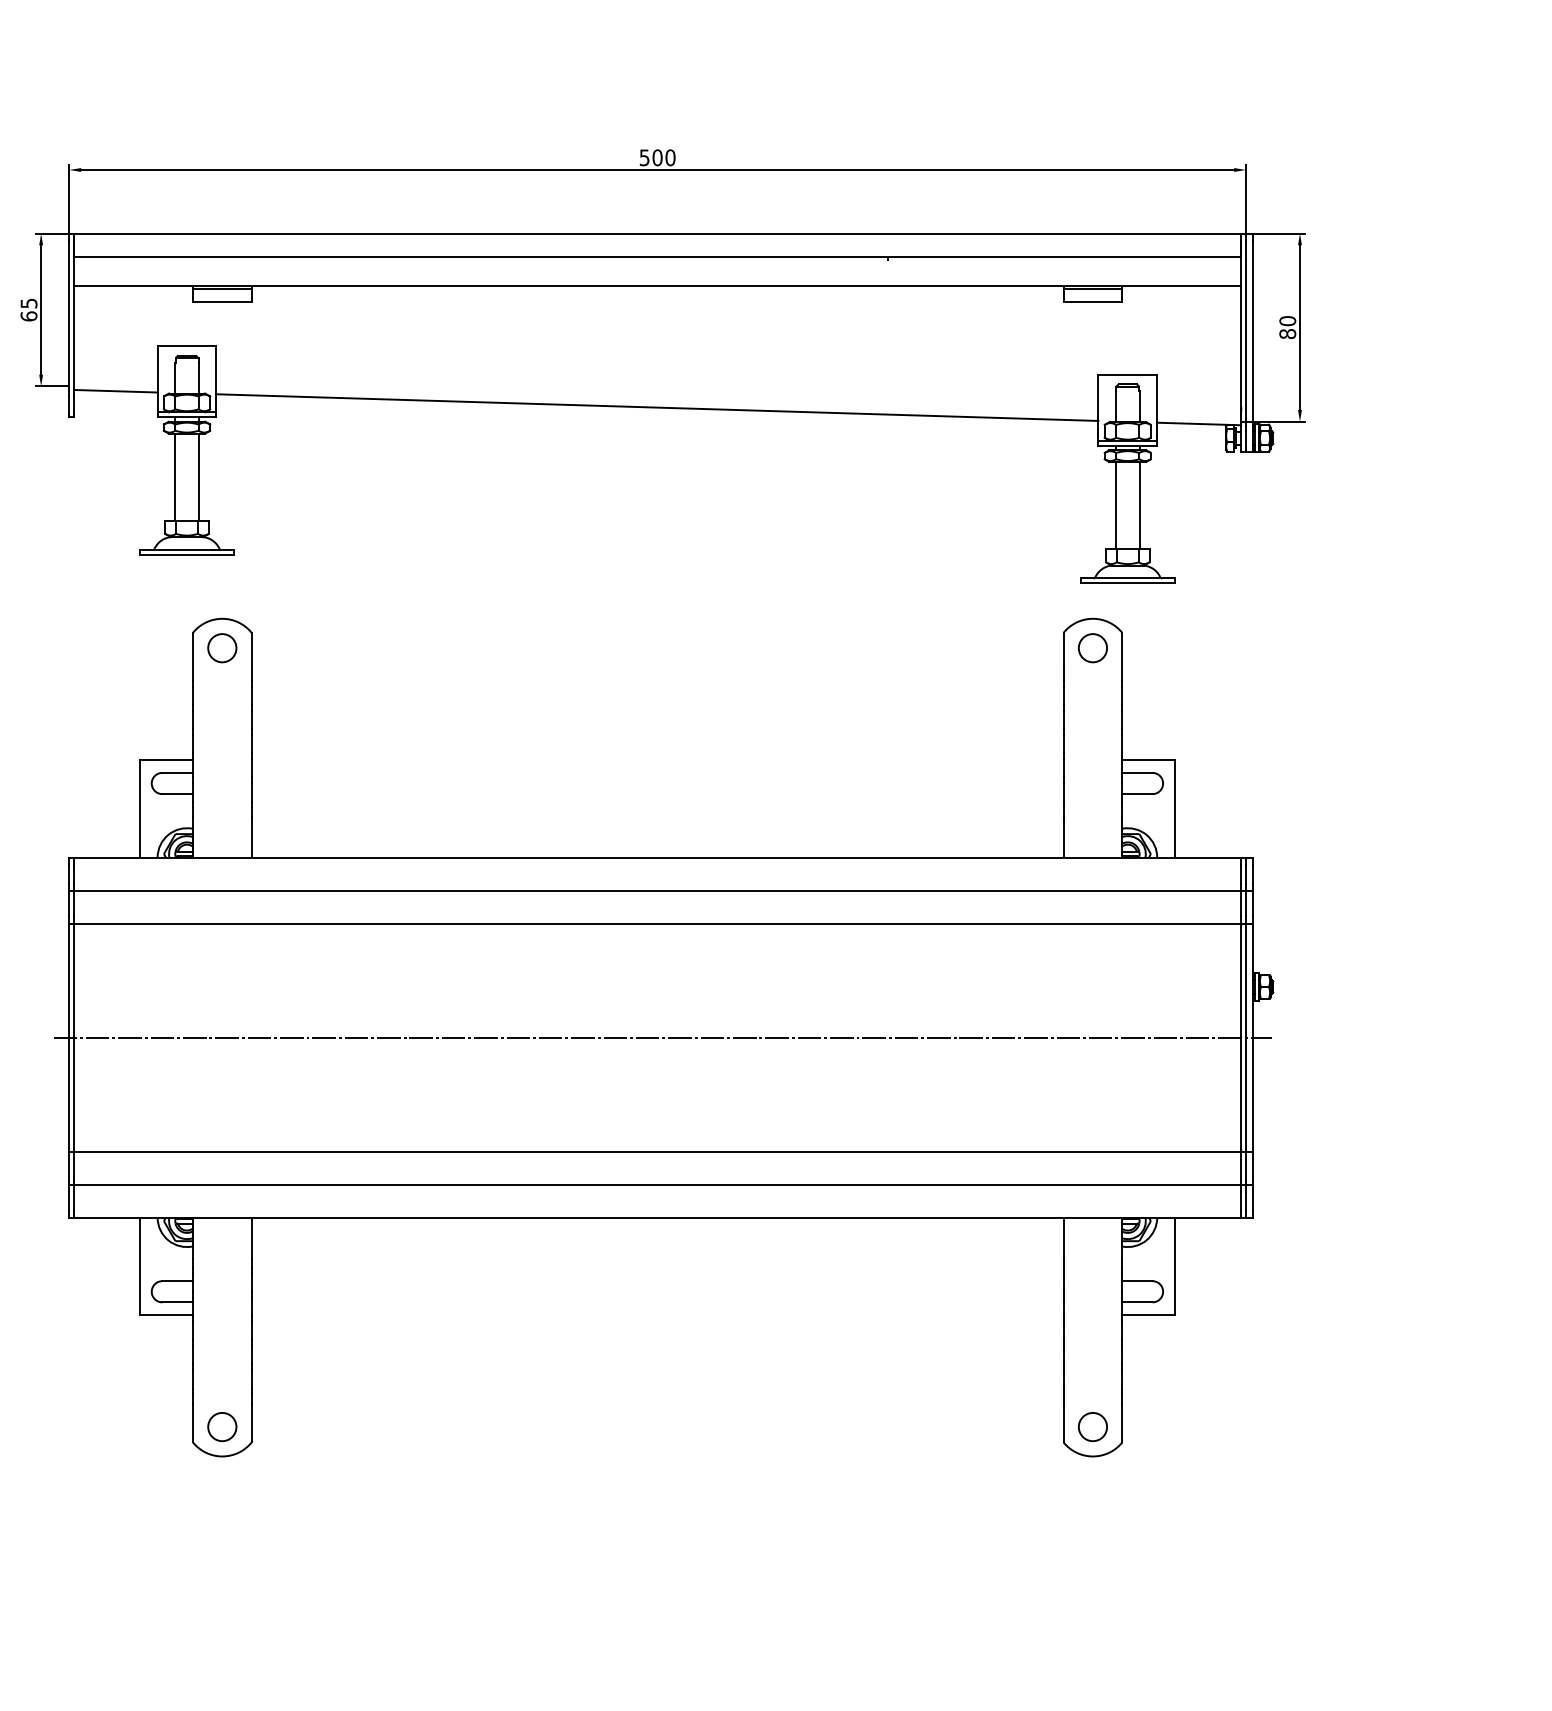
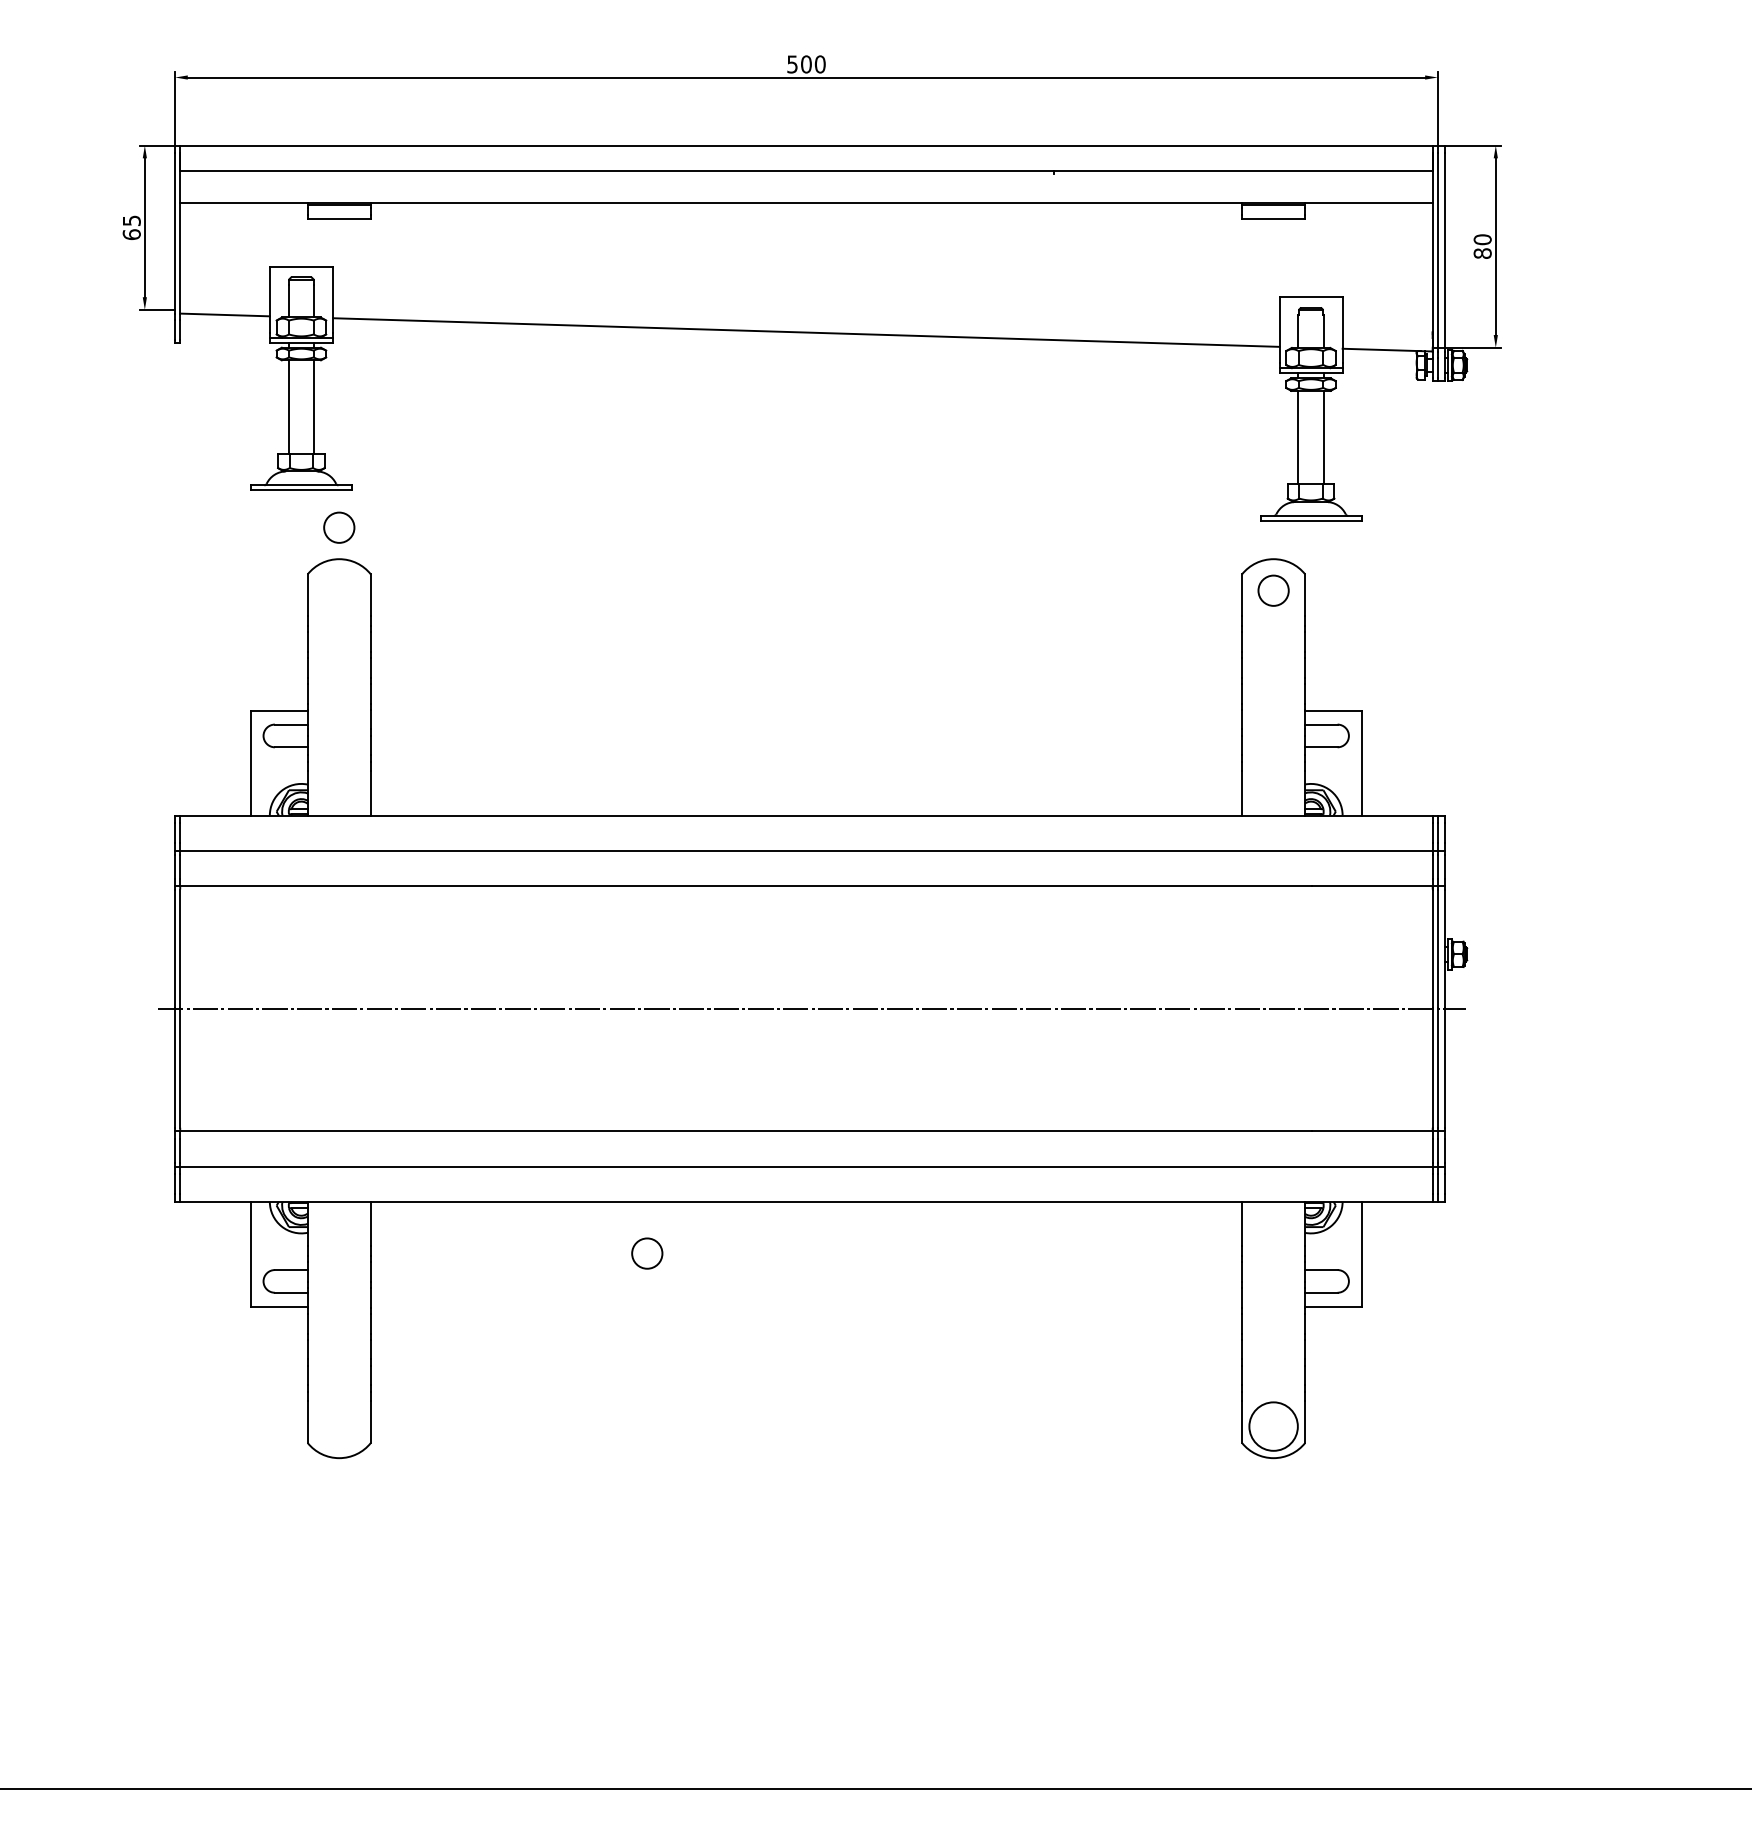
circle: (222, 647) -> (339, 527), moved
circle: (222, 1426) -> (647, 1253), moved
circle: (1092, 1426) -> (1273, 1426), size x1.6

